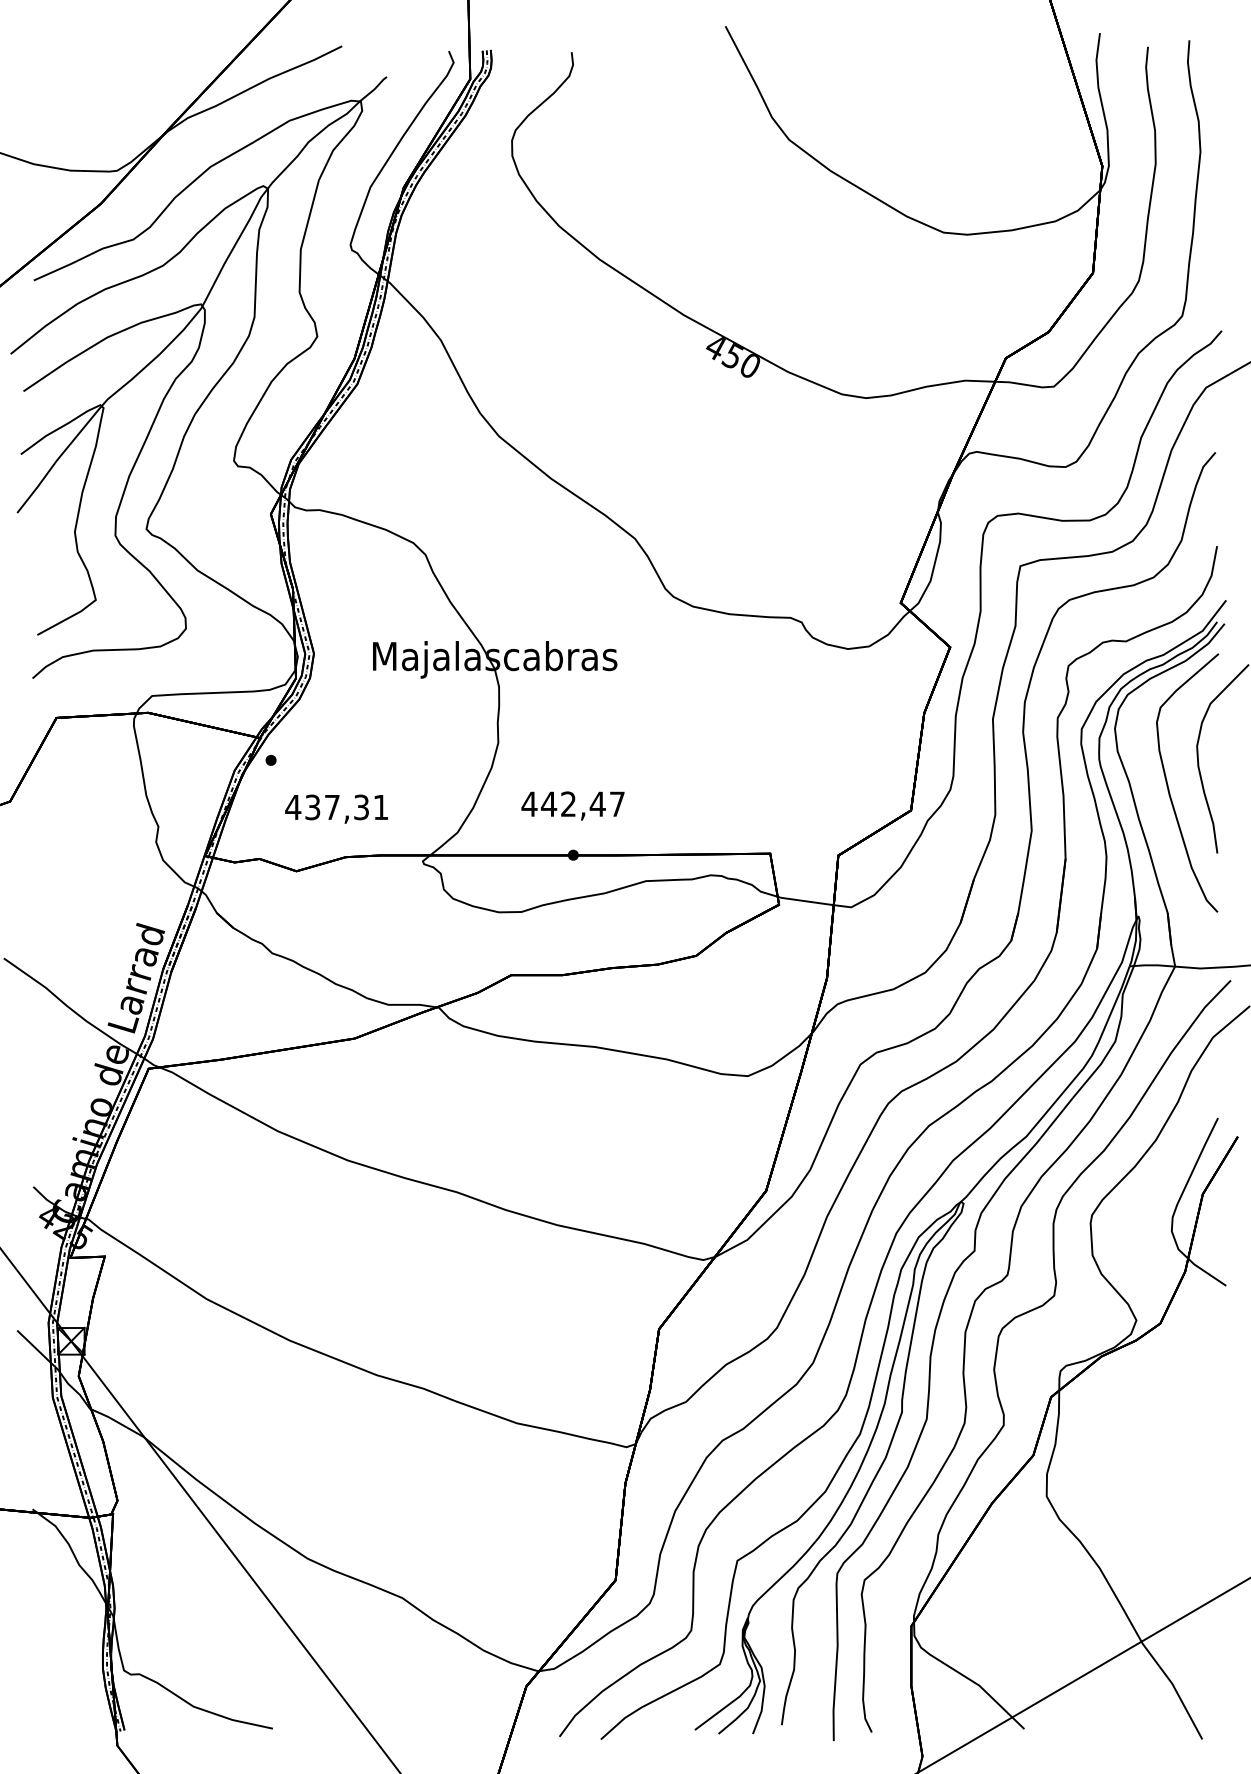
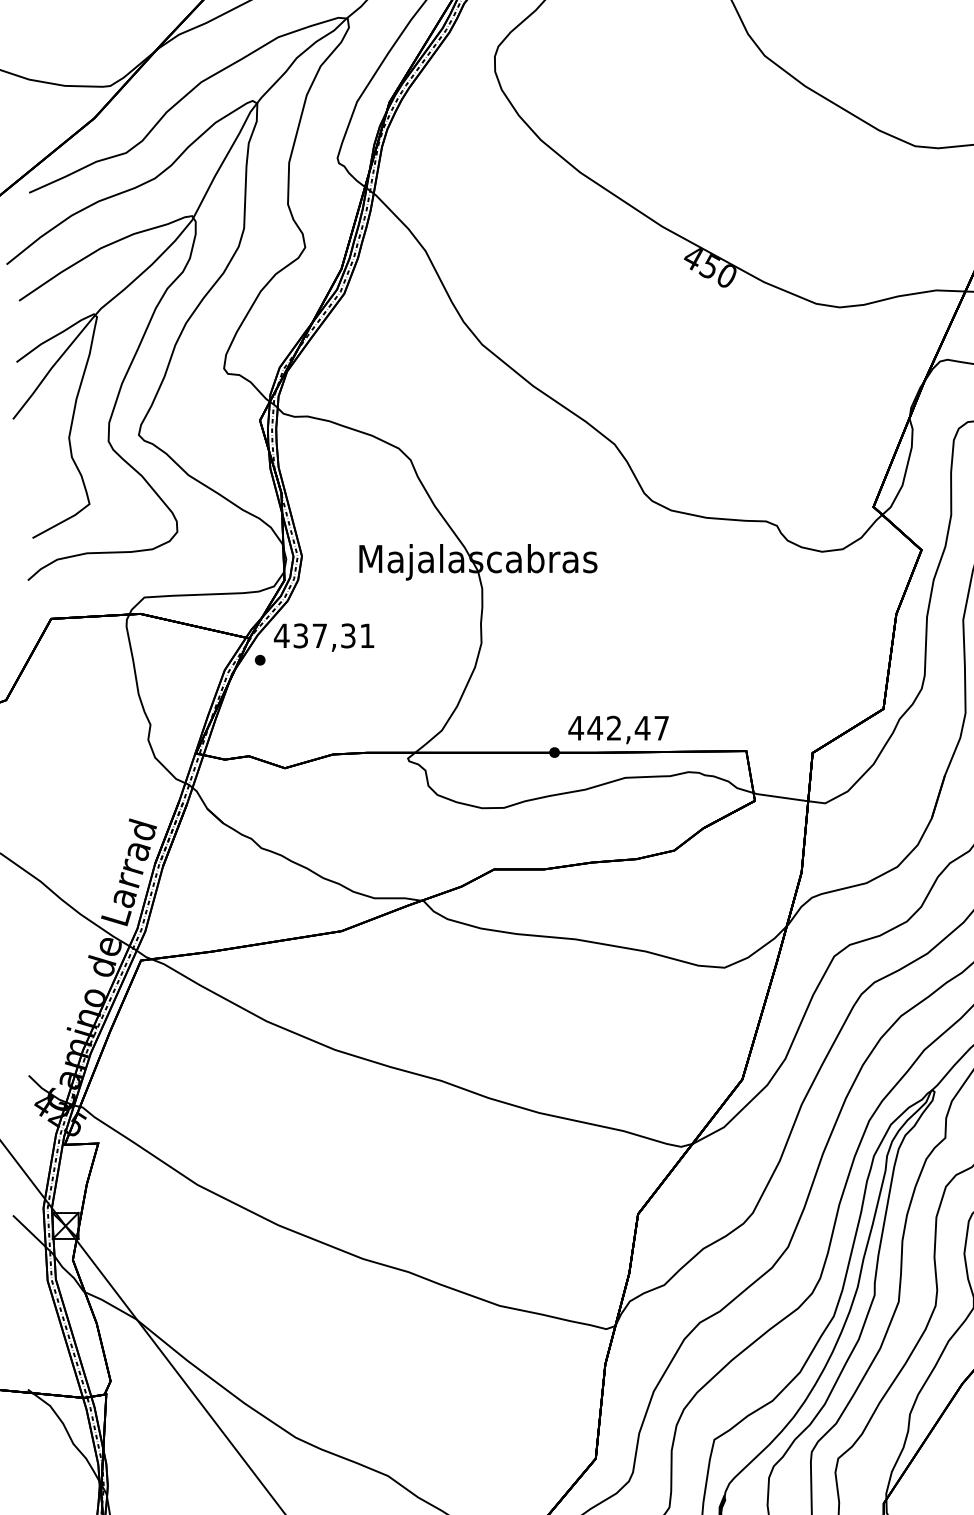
text: (572, 805) -> (618, 729), moved
text: (336, 808) -> (323, 636), moved

